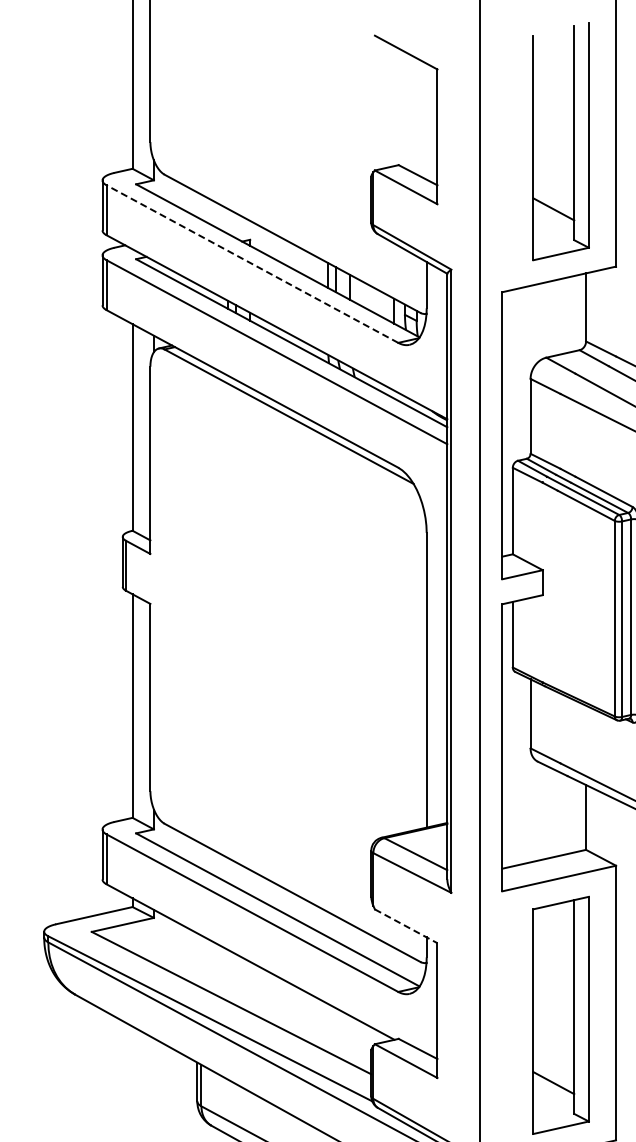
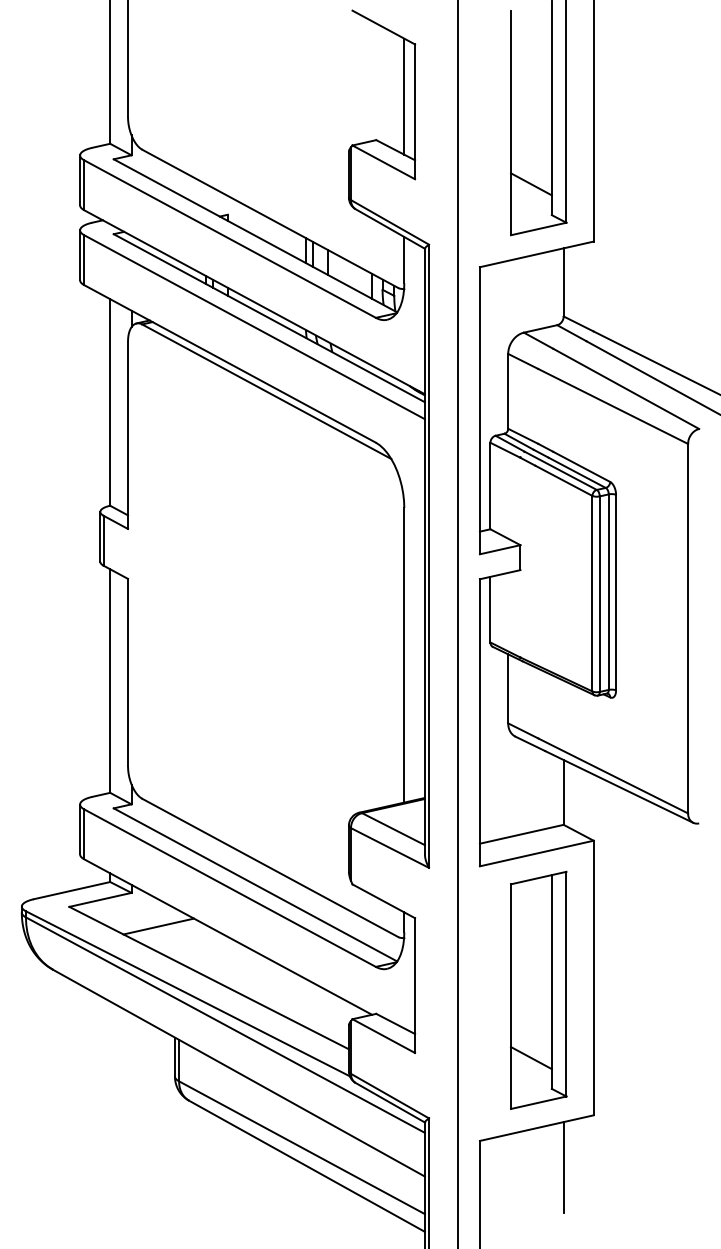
line: (426, 121) -> (404, 96), added
line: (252, 264) -> (230, 239), dashed -> solid
line: (405, 926) -> (383, 901), dashed -> solid
line: (180, 951) -> (158, 926), added

